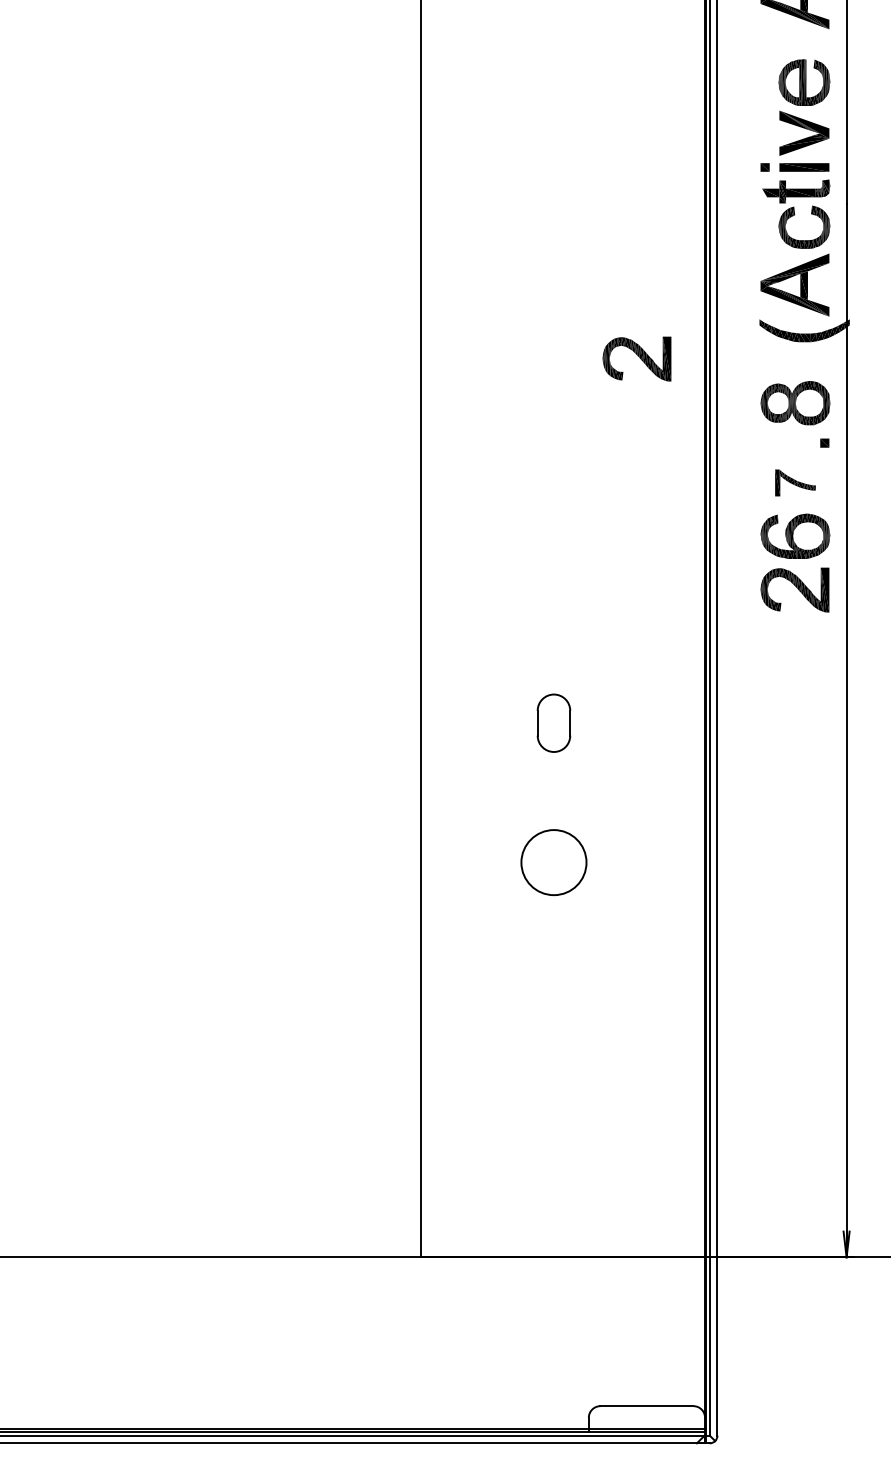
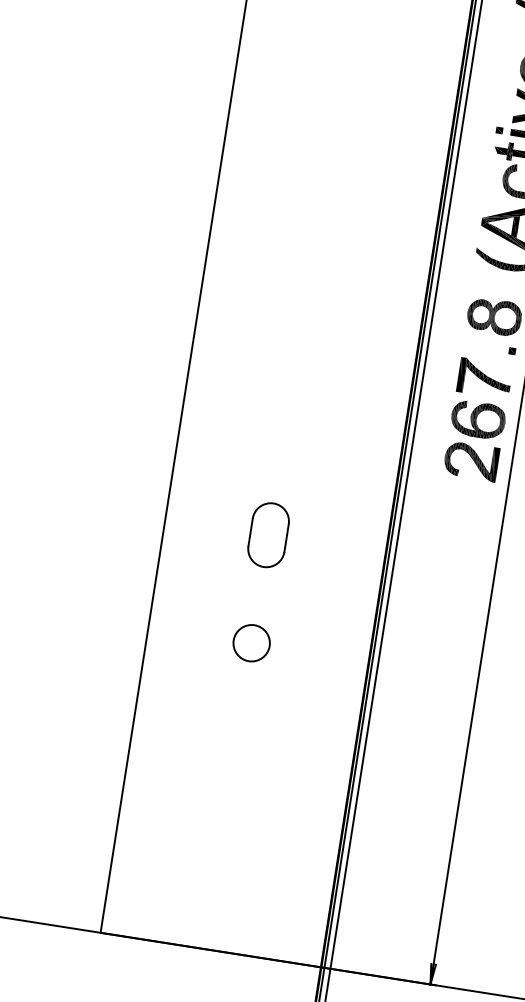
part: (636, 358) -> (376, 262), removed
part: (795, 482) -> (484, 378), size x1.67
part: (553, 723) -> (268, 535), size x1.43
circle: (553, 862) -> (251, 643), size x0.71

